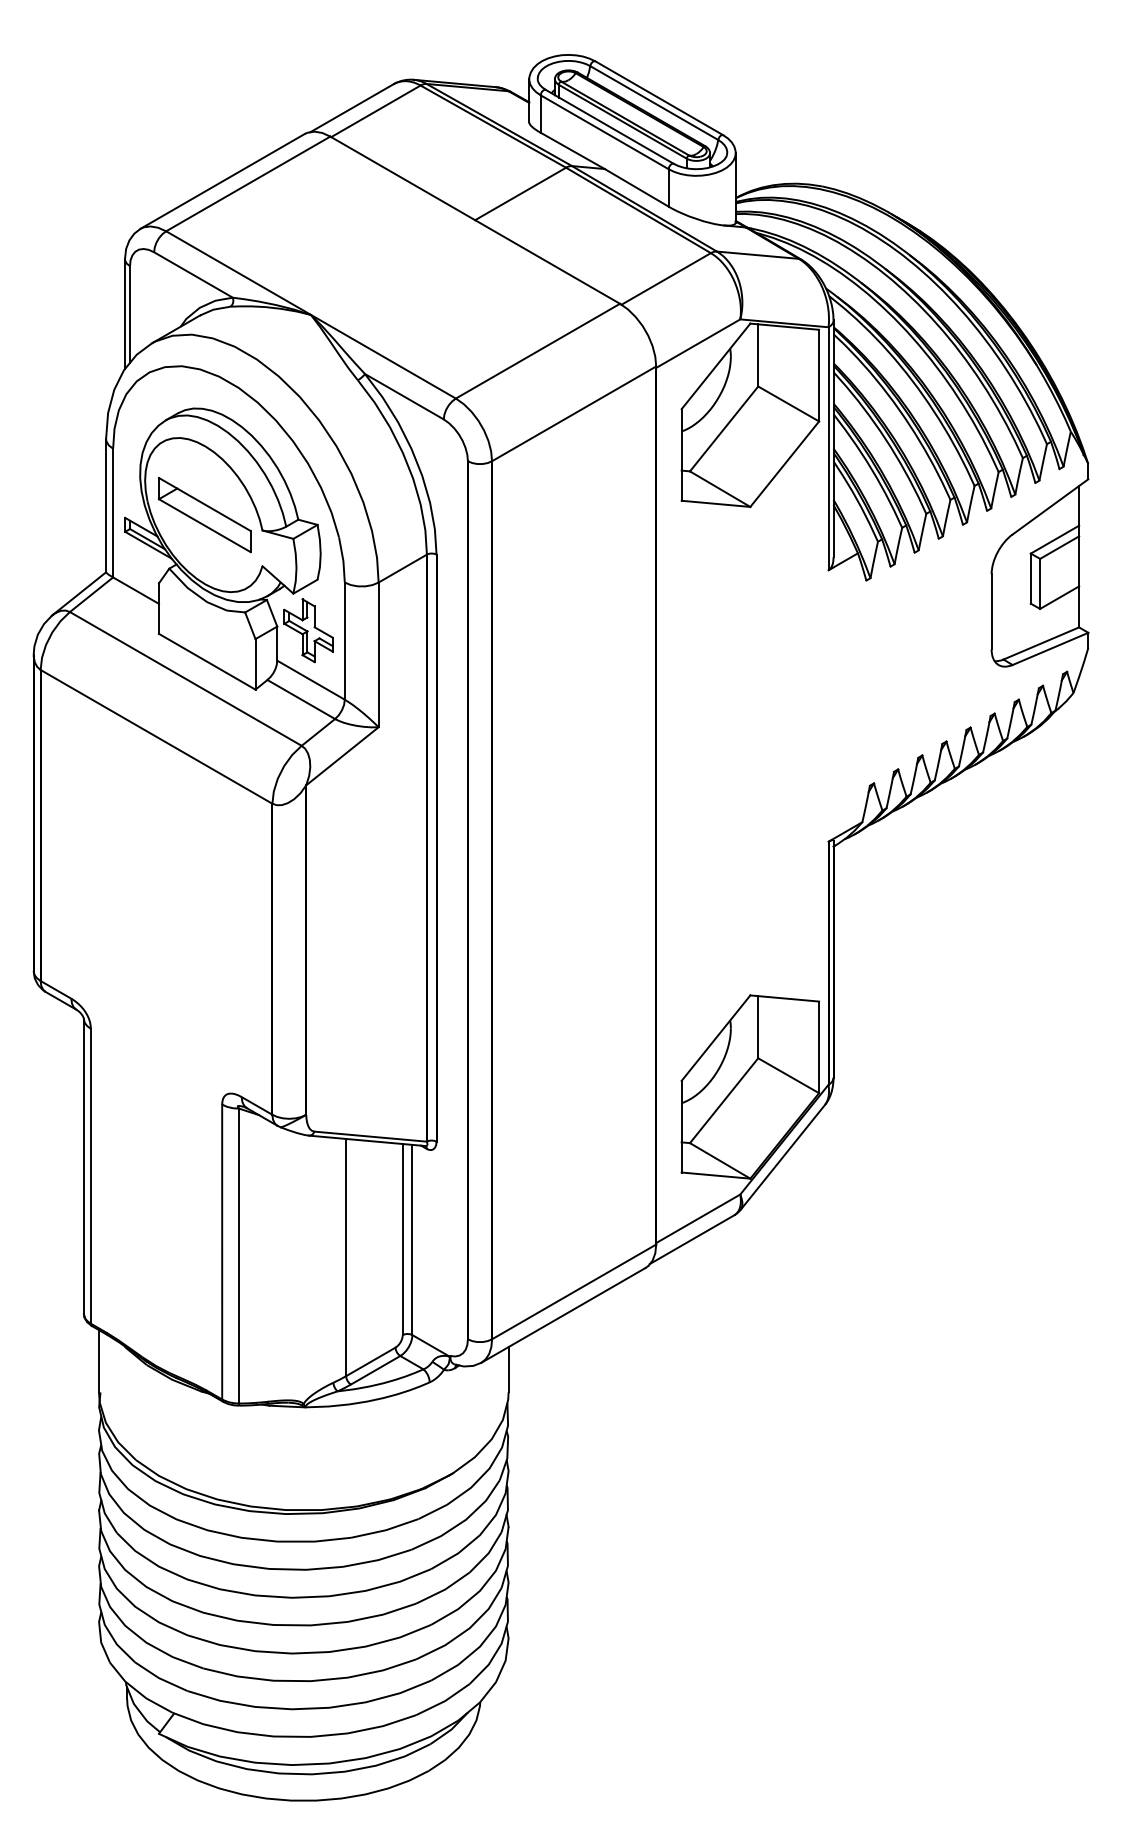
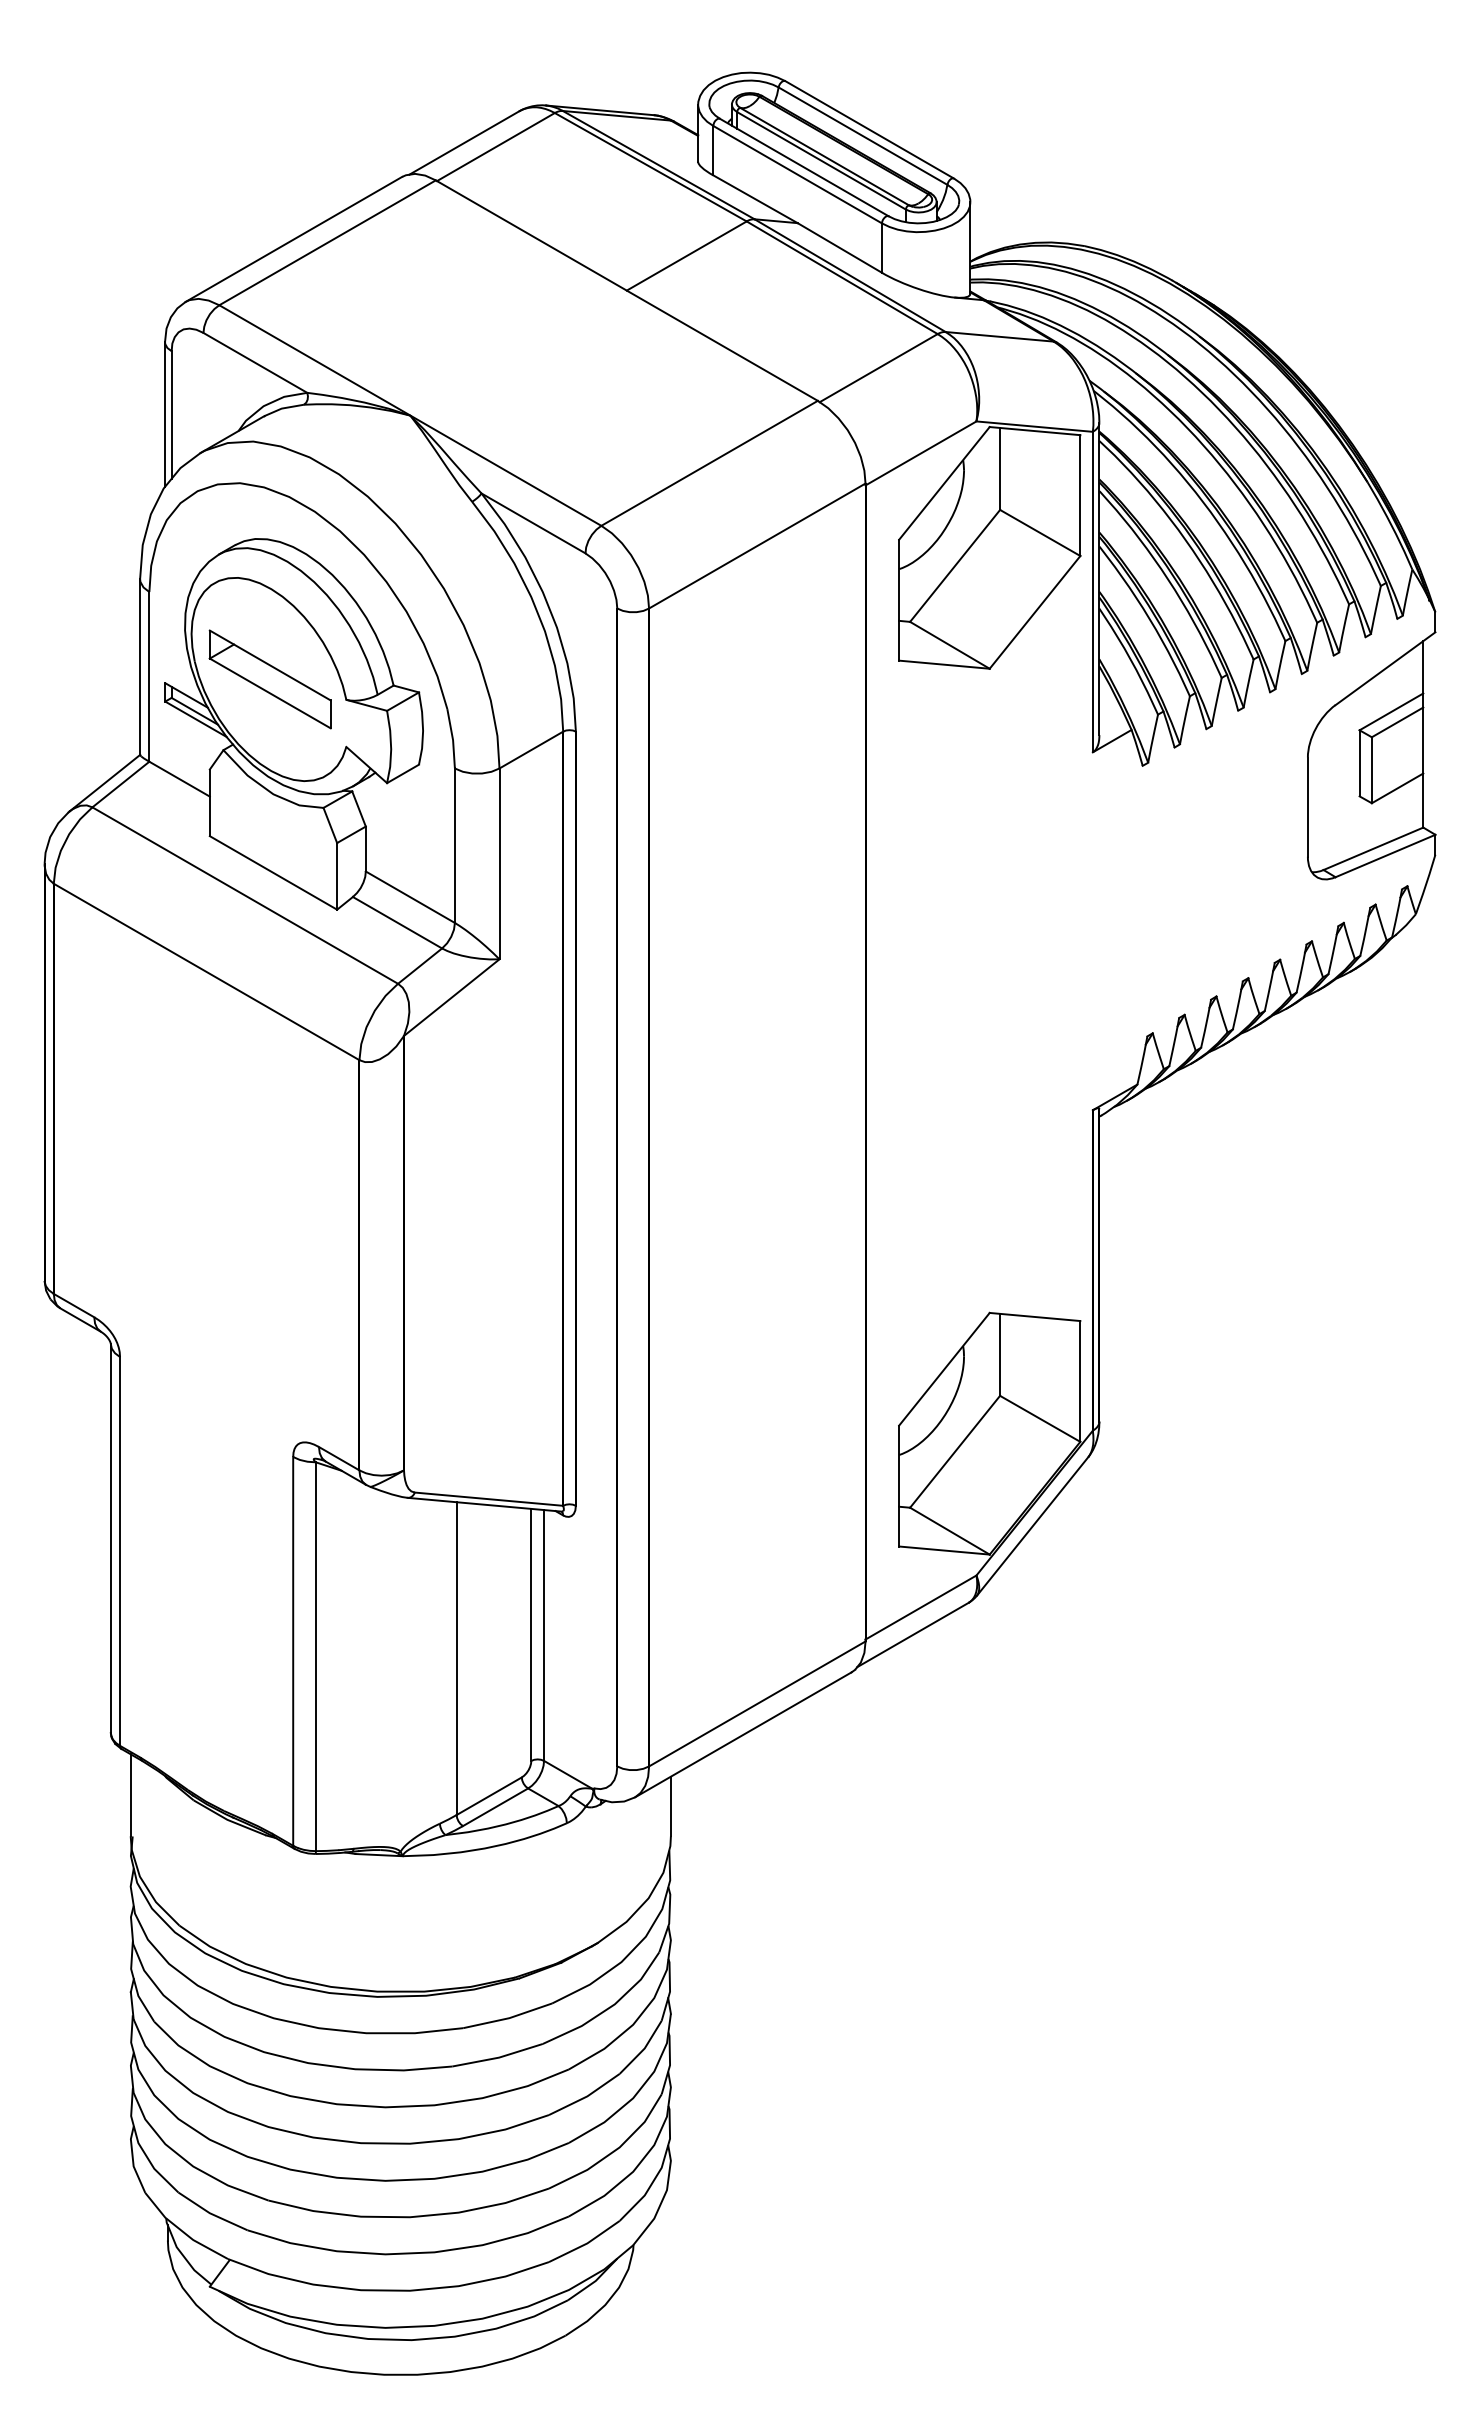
part: (308, 630) -> (407, 831), removed

